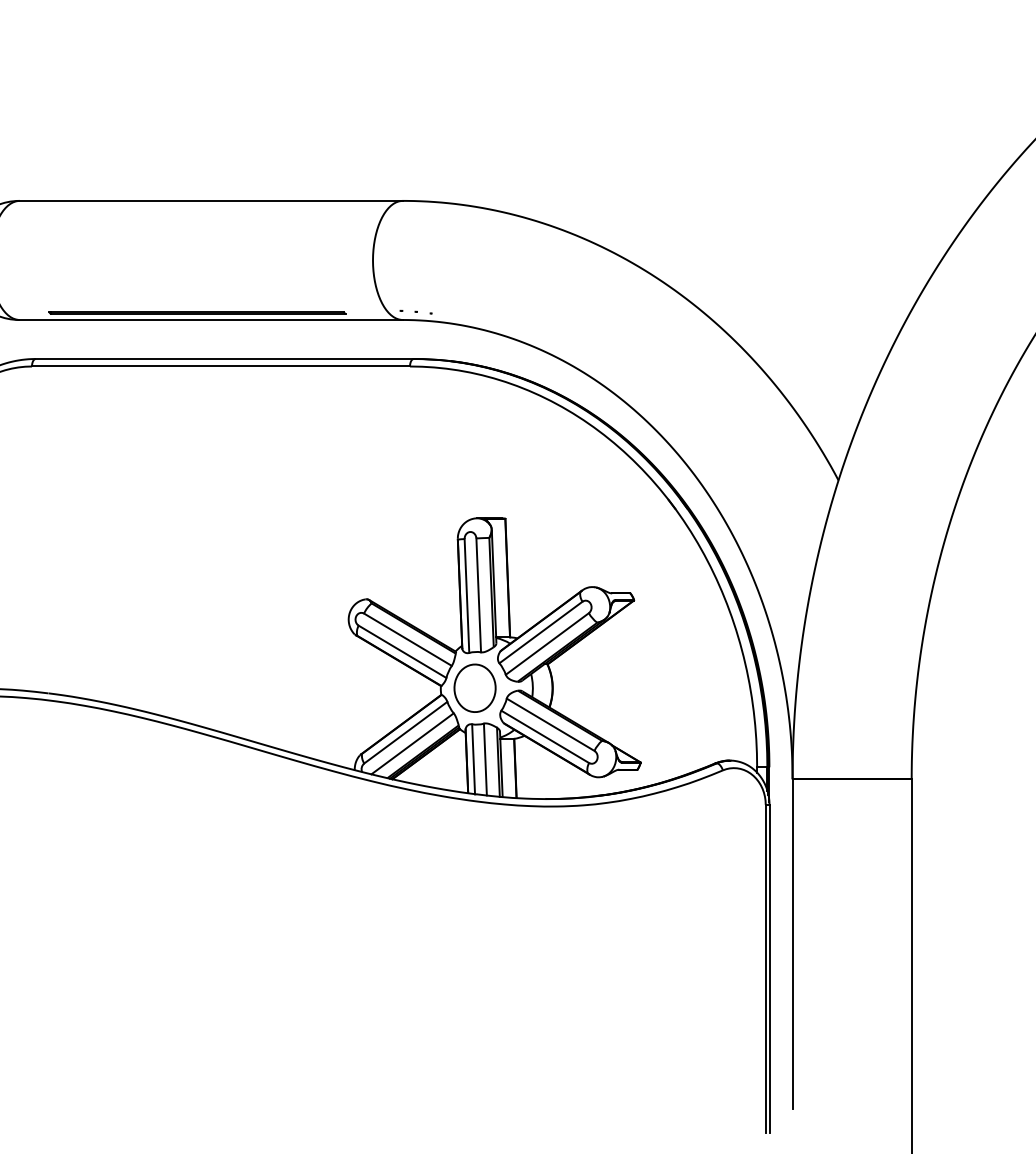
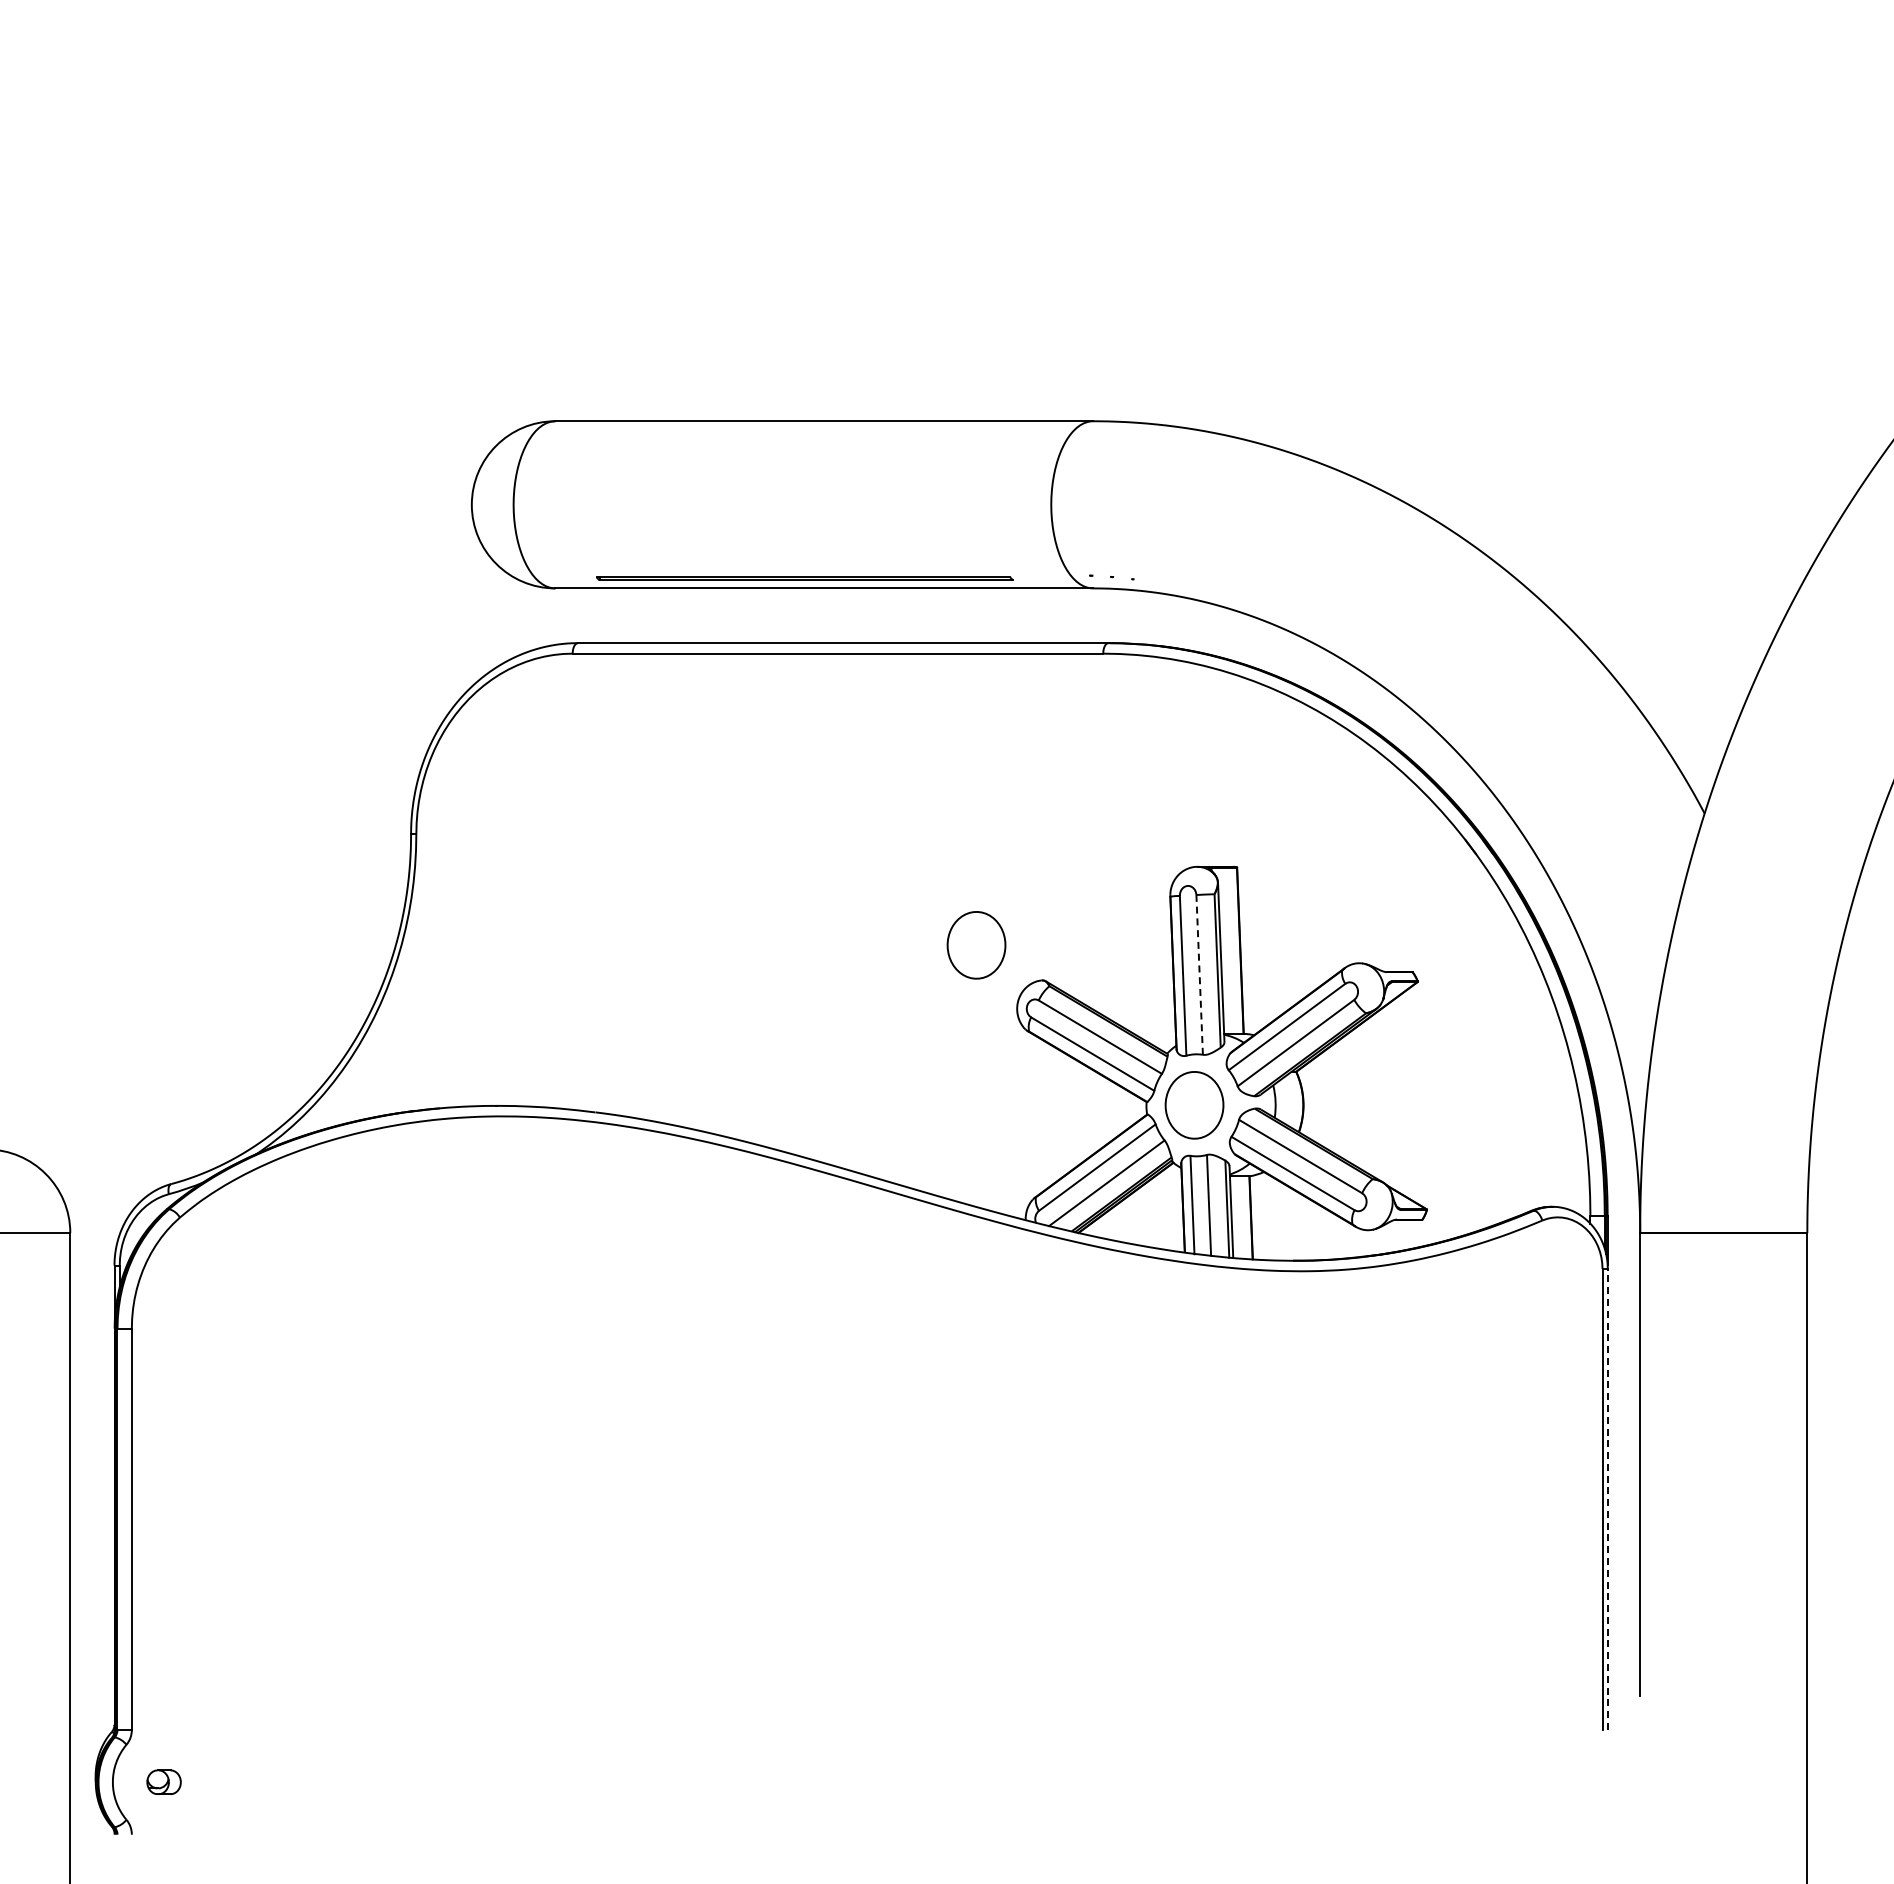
part: (319, 574) -> (976, 945), added
line: (478, 595) -> (1199, 974), solid -> dashed
line: (769, 968) -> (1607, 1498), solid -> dashed

